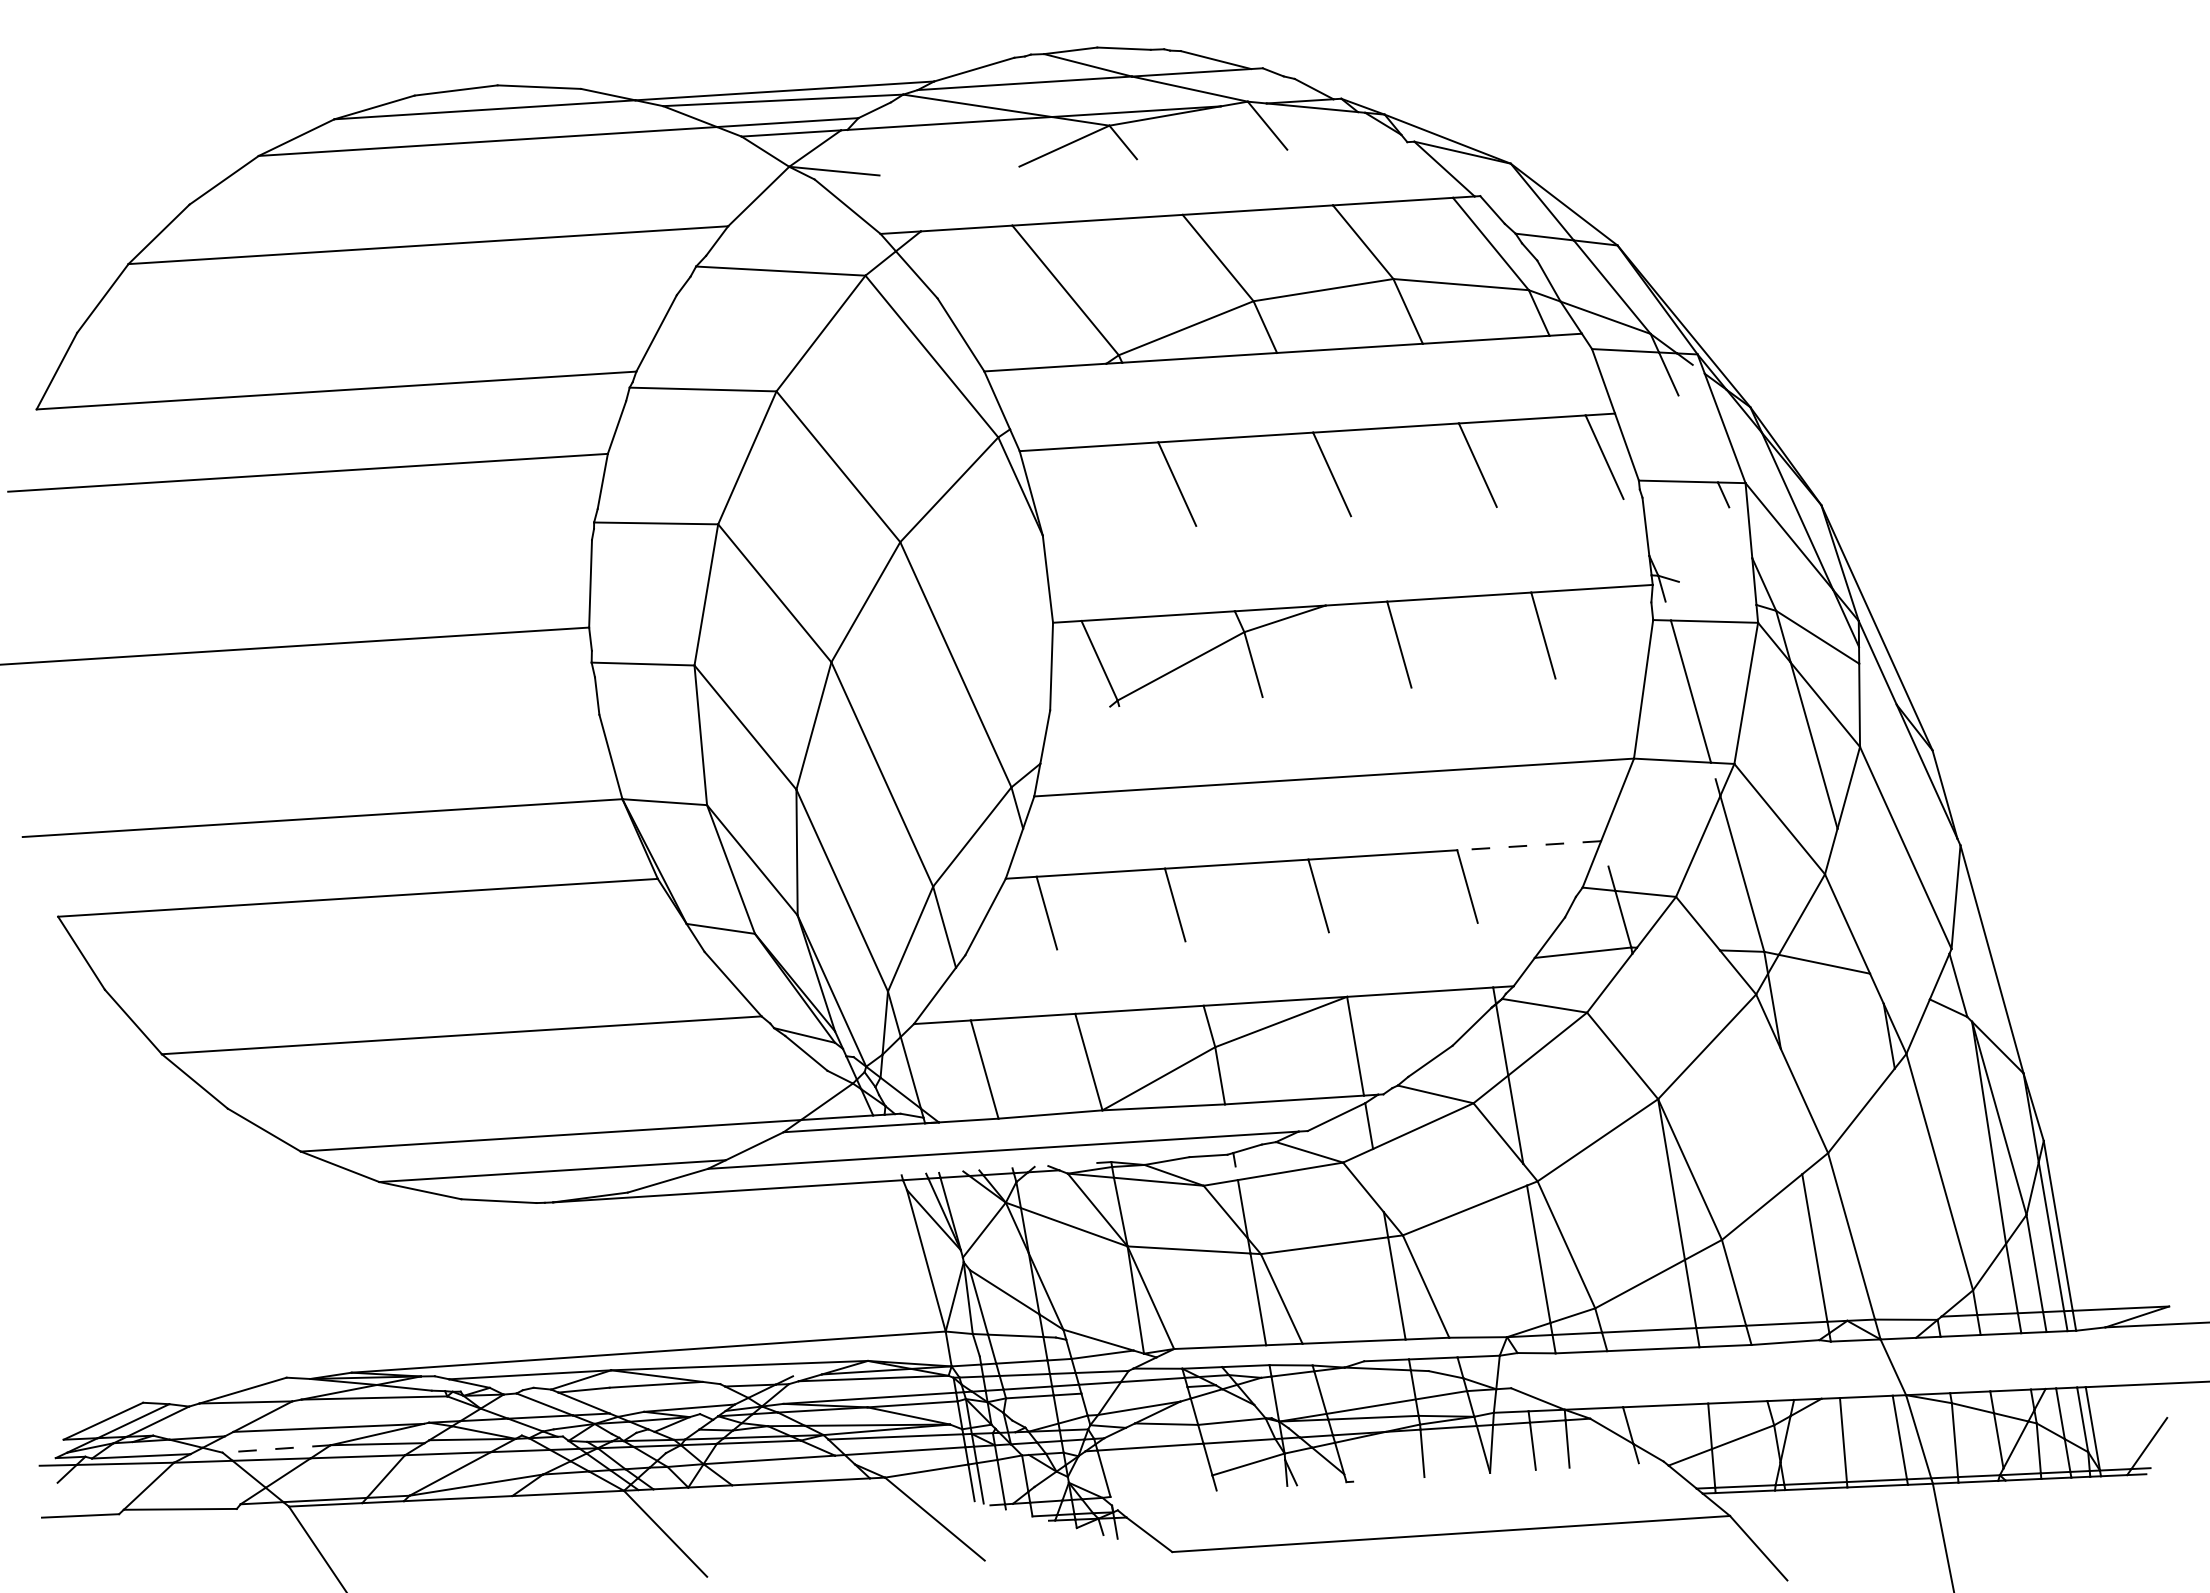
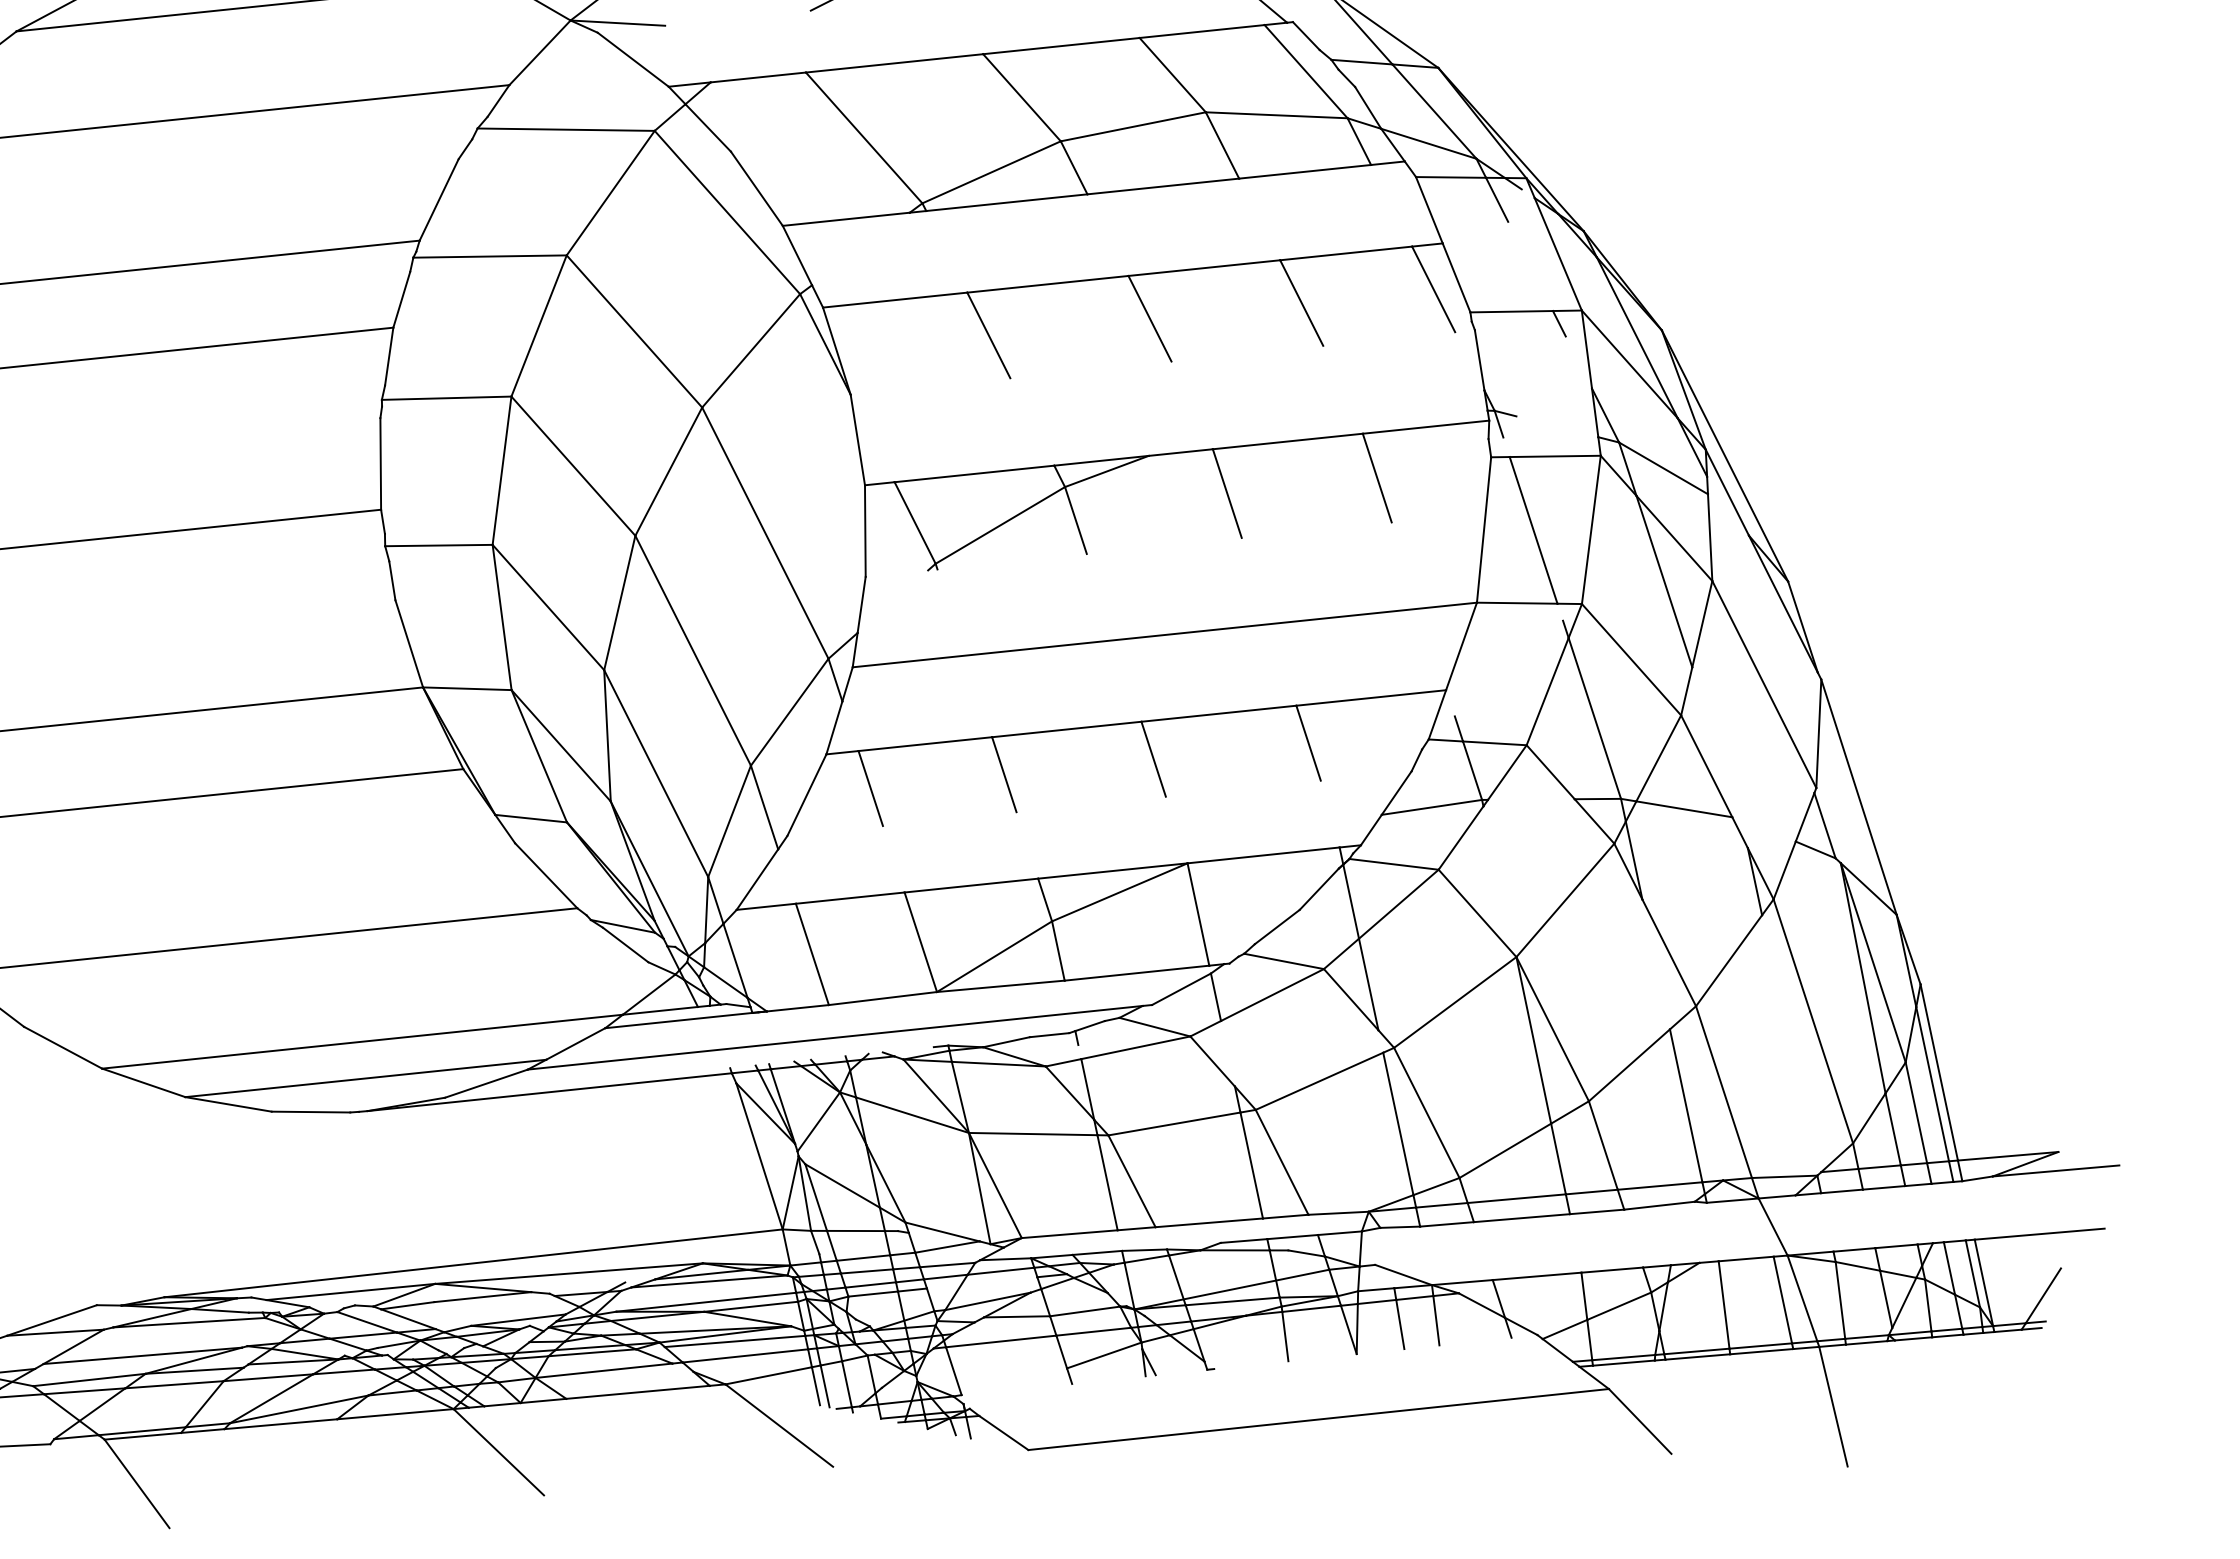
line: (1528, 845) -> (1370, 697), dashed -> solid
line: (276, 1448) -> (89, 1379), dashed -> solid

